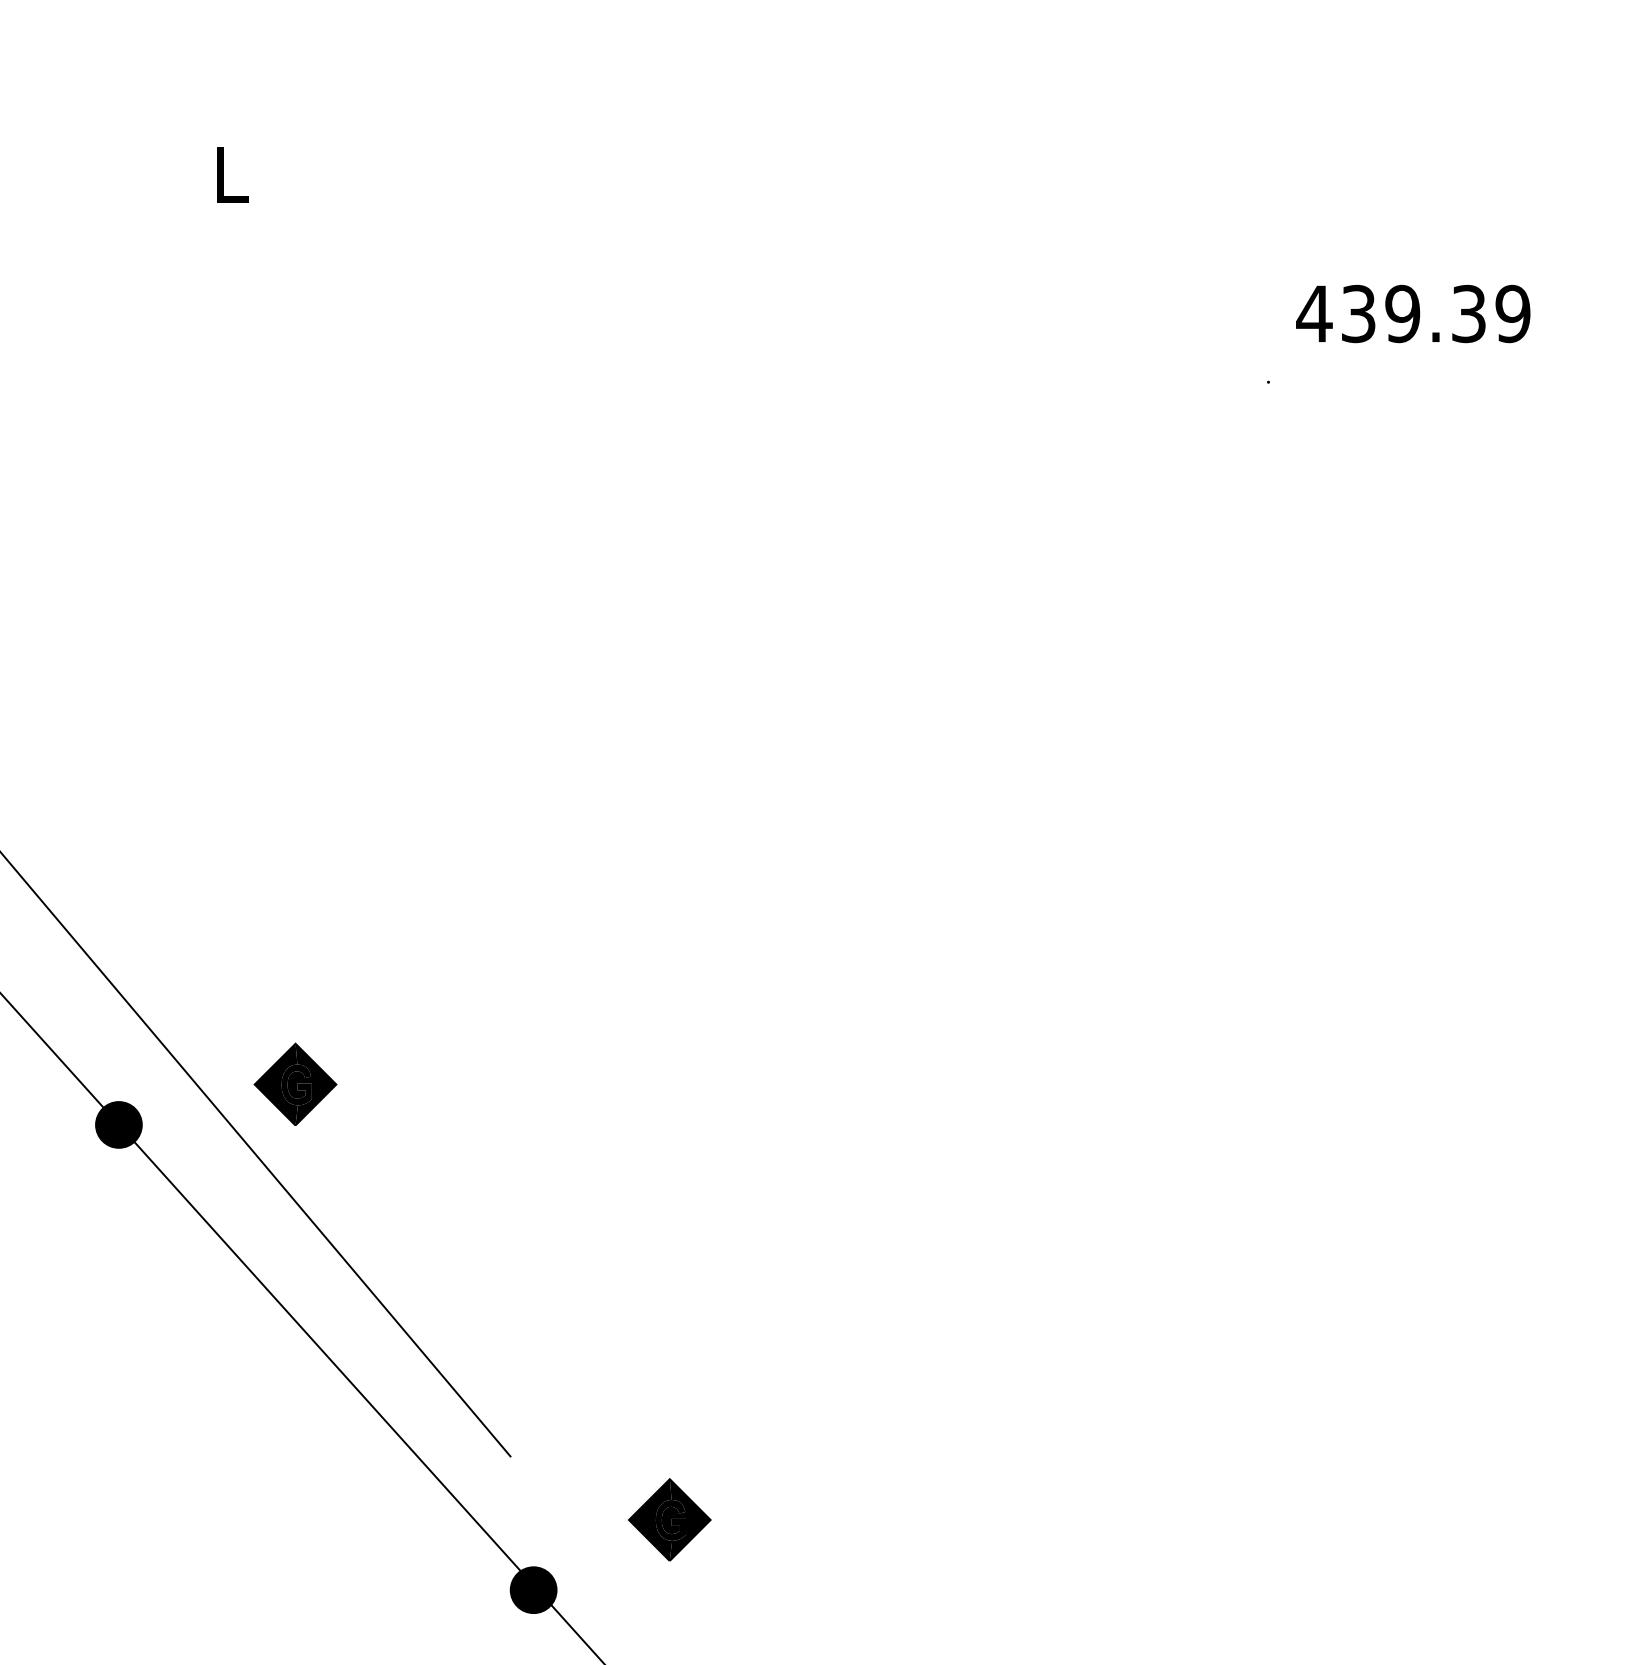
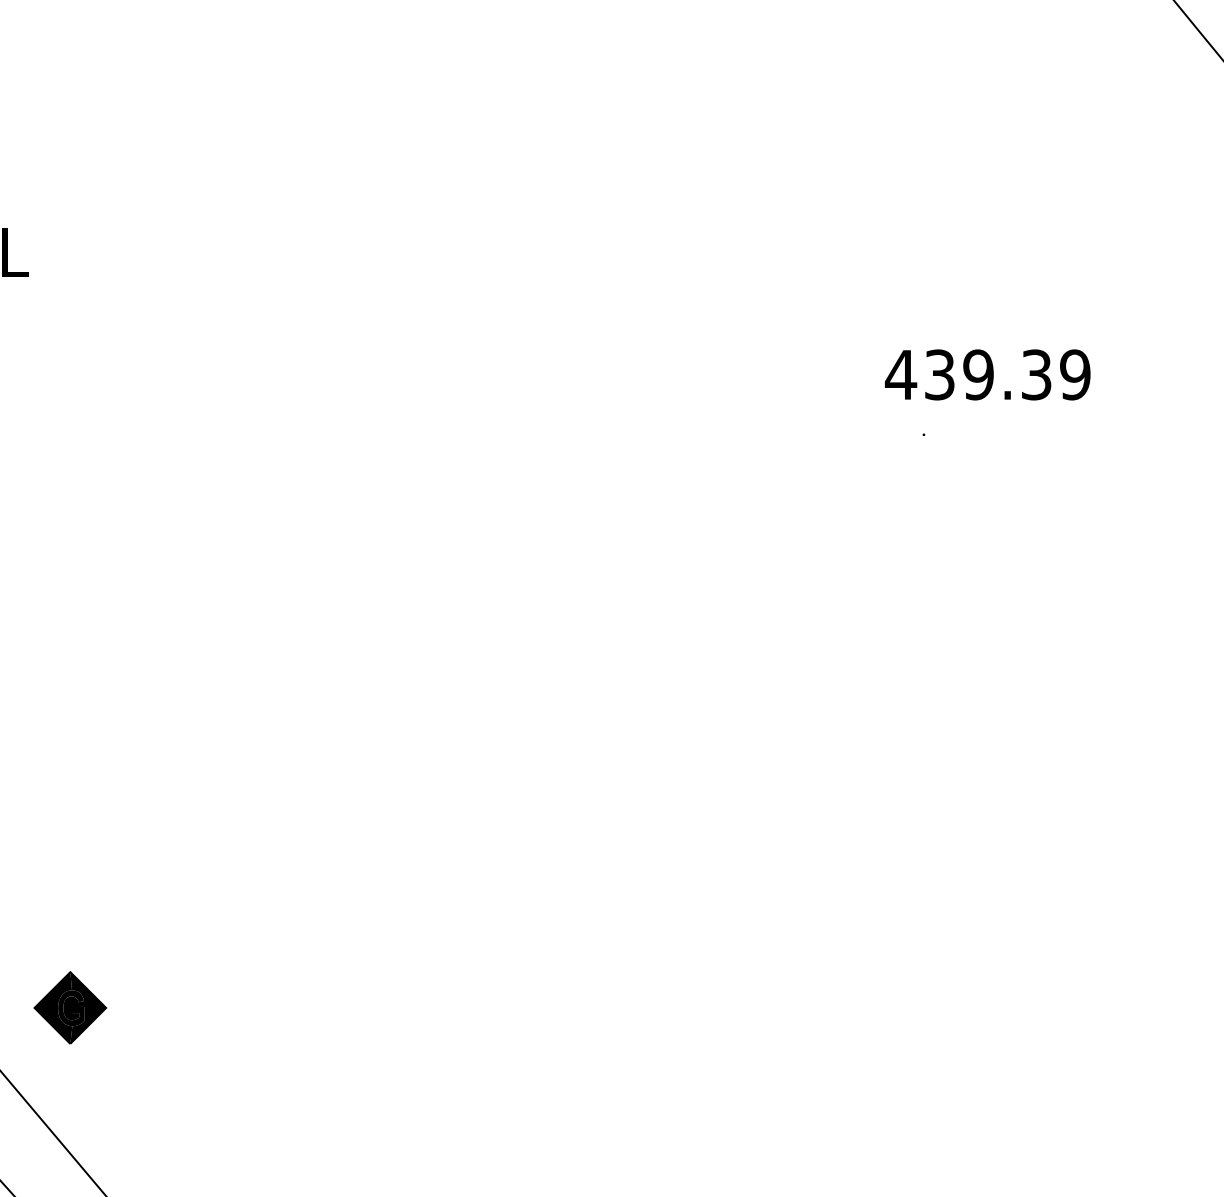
text: (1413, 313) -> (987, 374), moved
part: (295, 1083) -> (70, 1007), moved

